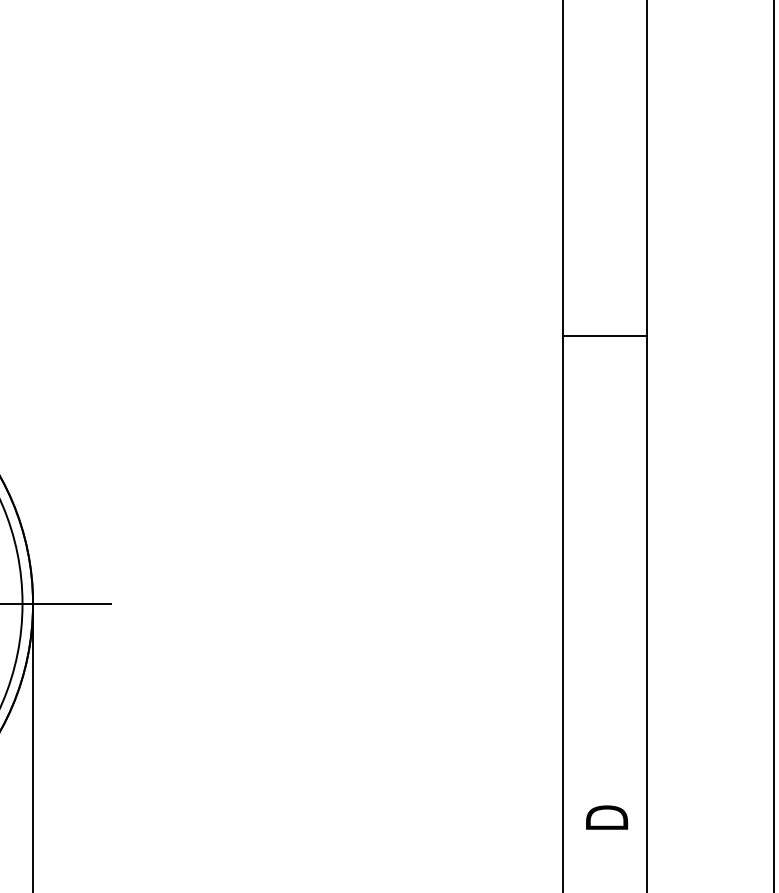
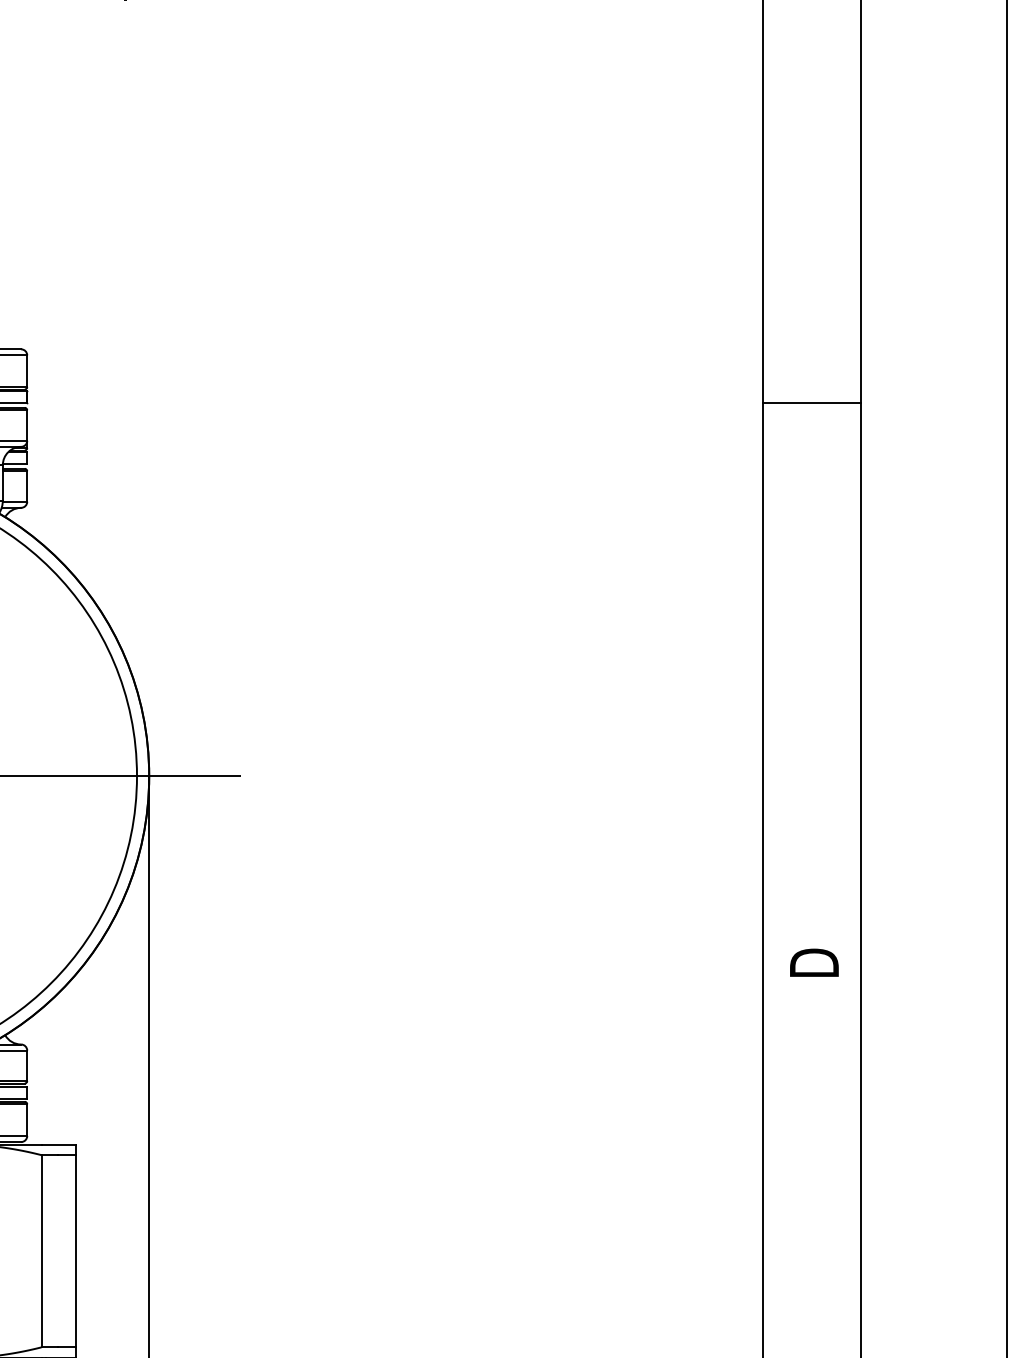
line: (604, 335) -> (811, 403), moved
text: (607, 817) -> (814, 962), moved

